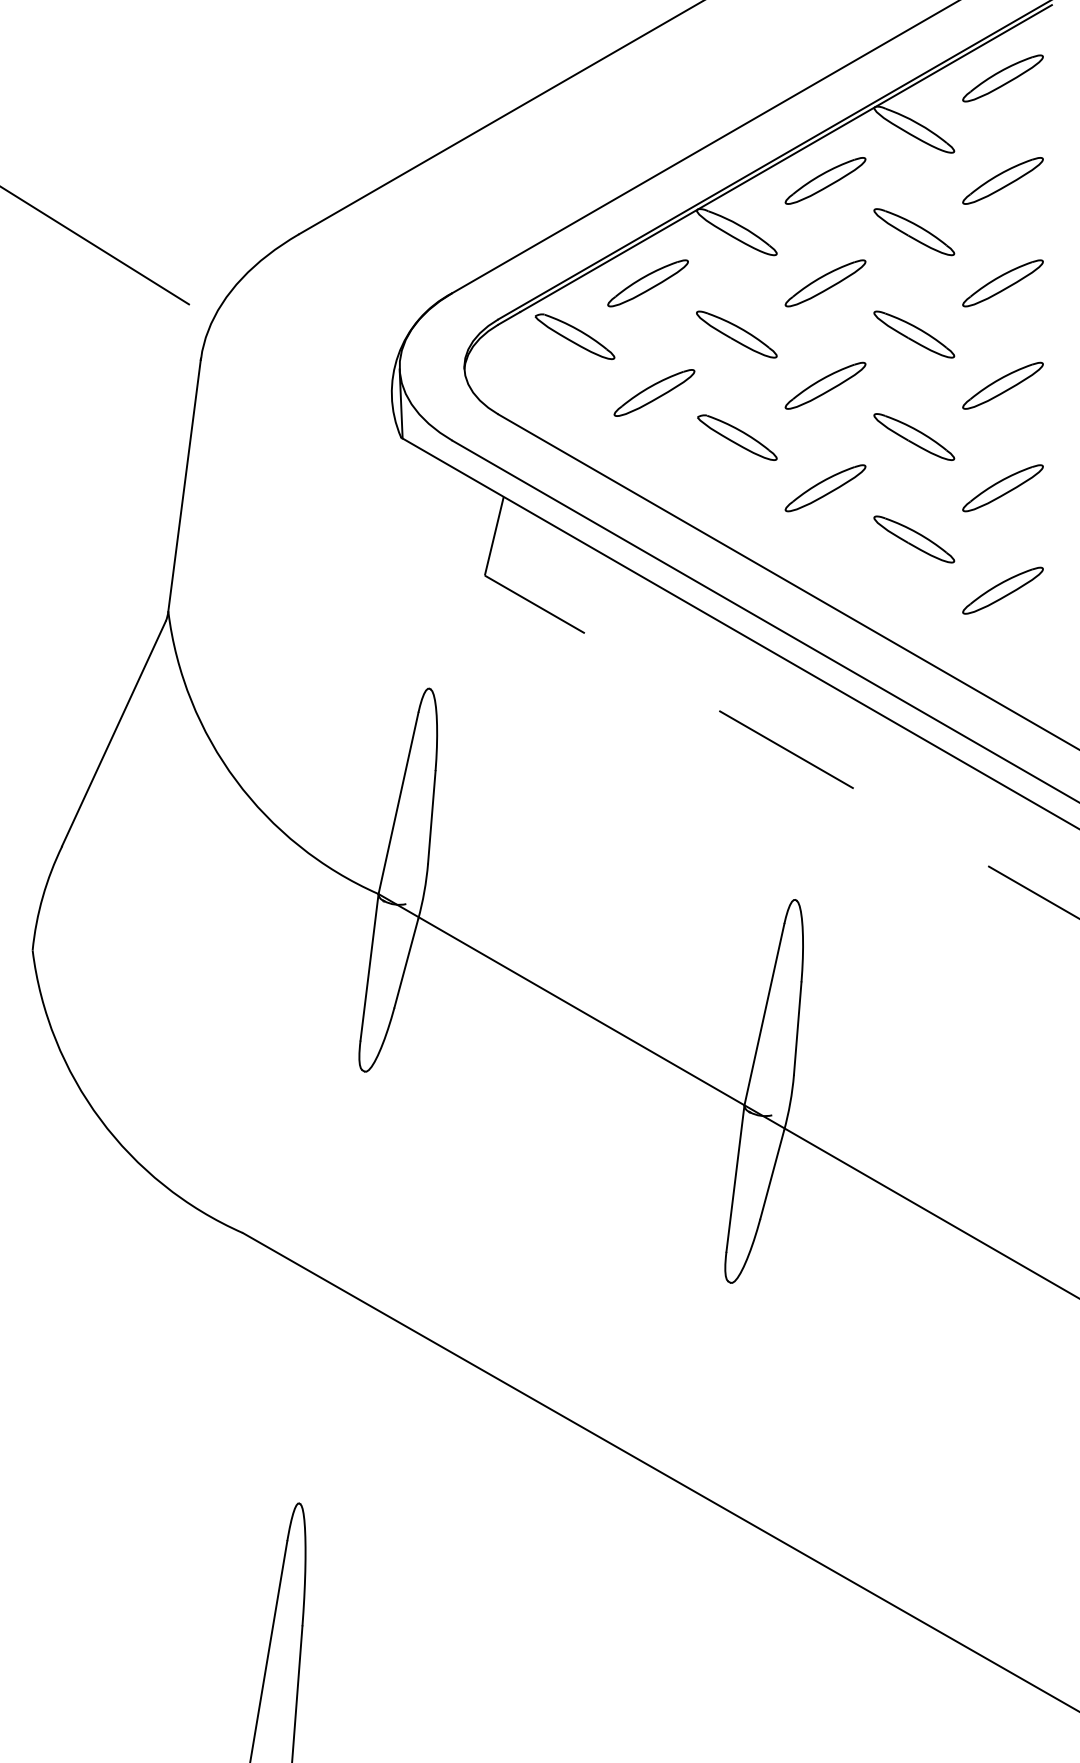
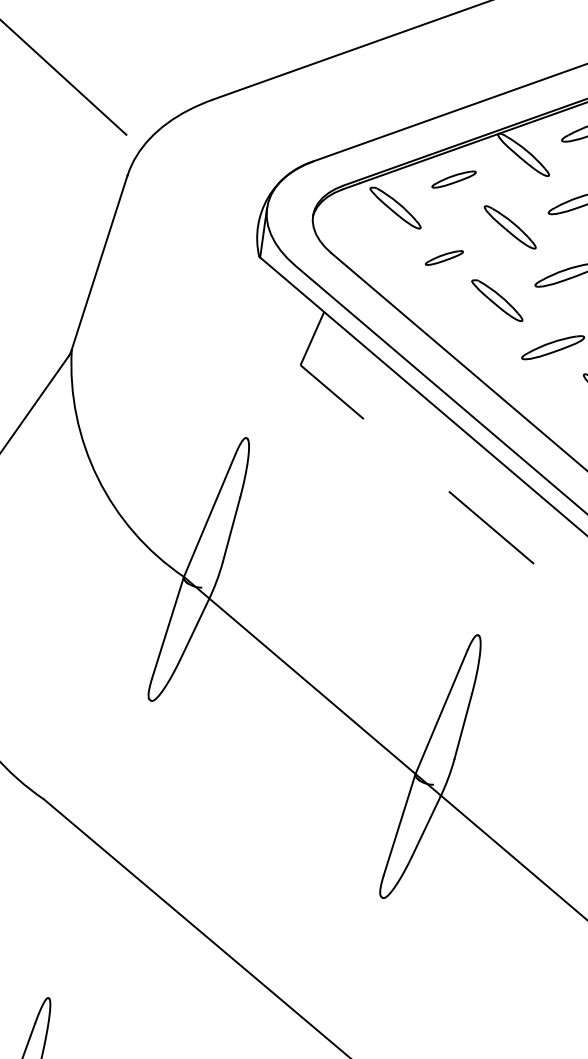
part: (647, 283) -> (453, 179), size x0.7
part: (654, 392) -> (444, 257), size x0.6

